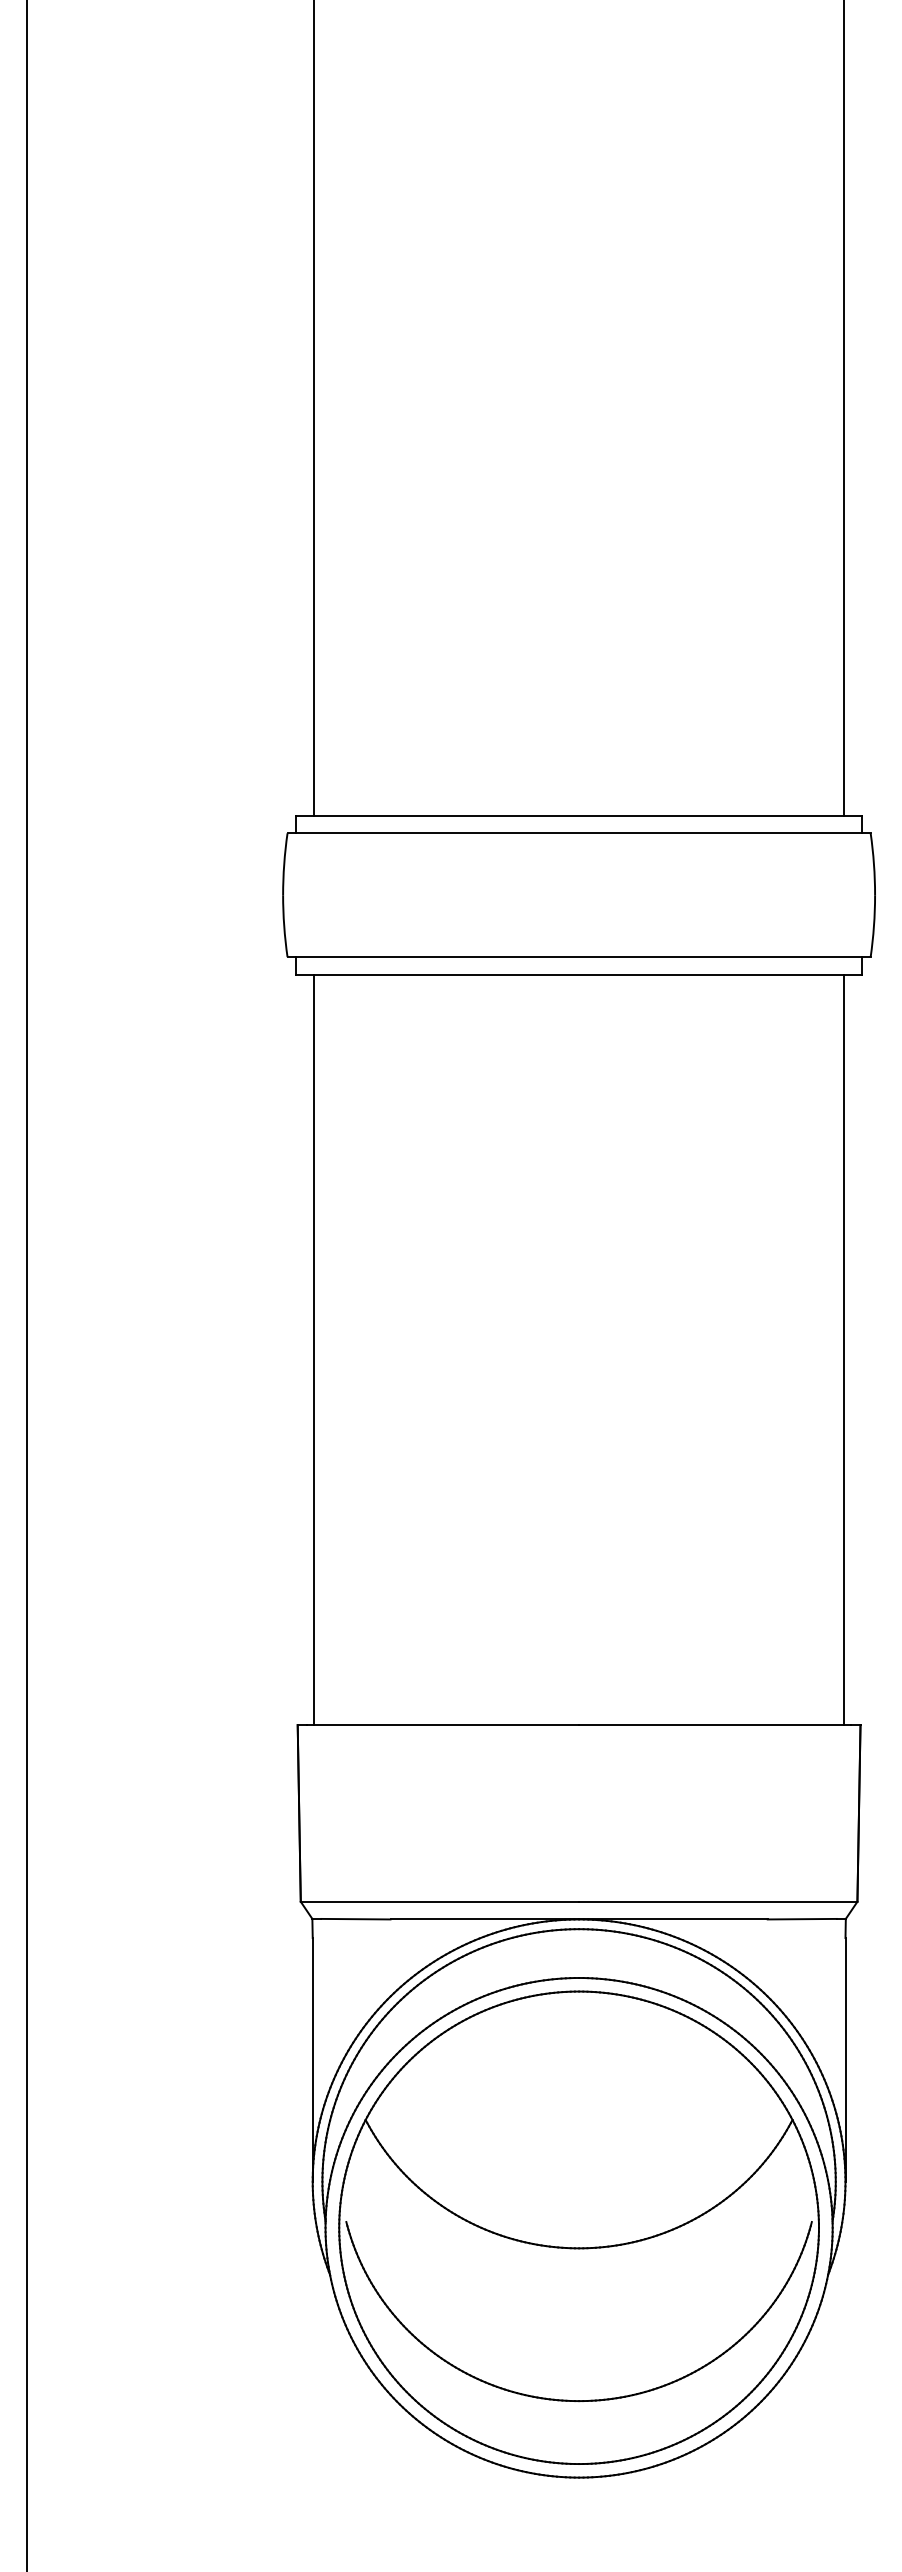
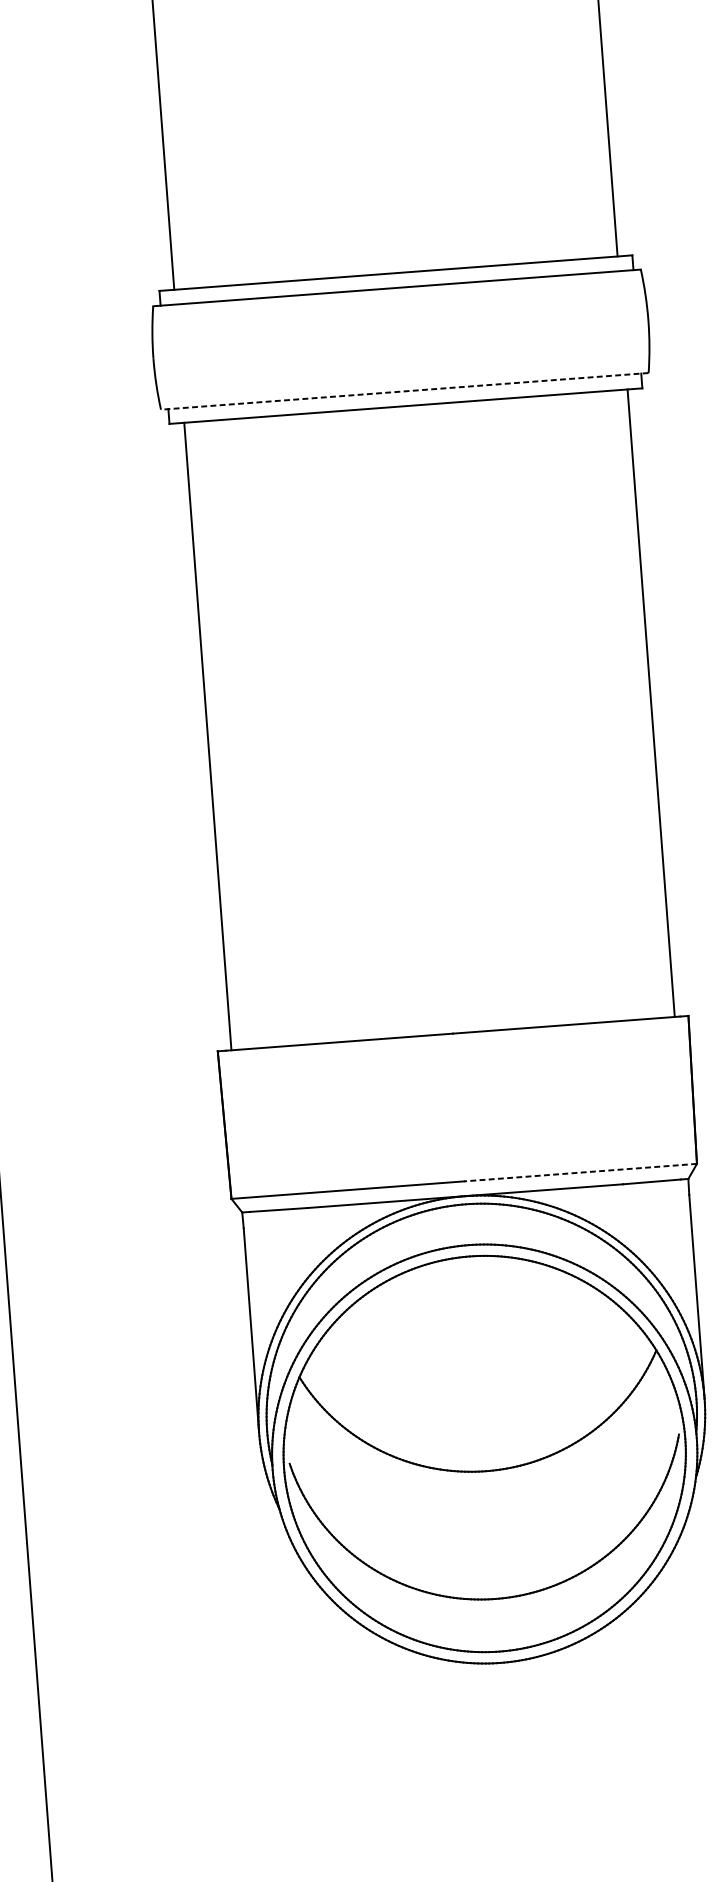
line: (579, 957) -> (405, 391), solid -> dashed
line: (717, 1901) -> (579, 1172), solid -> dashed

